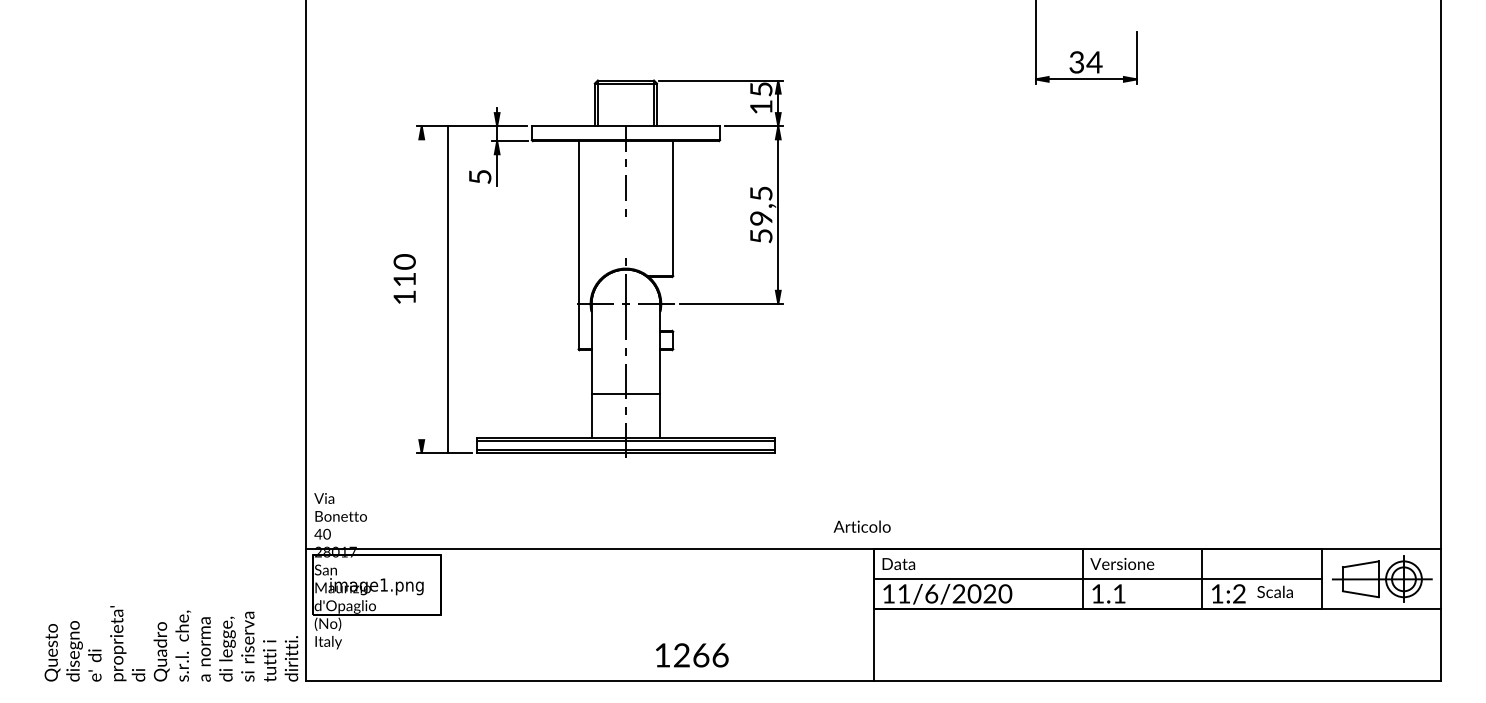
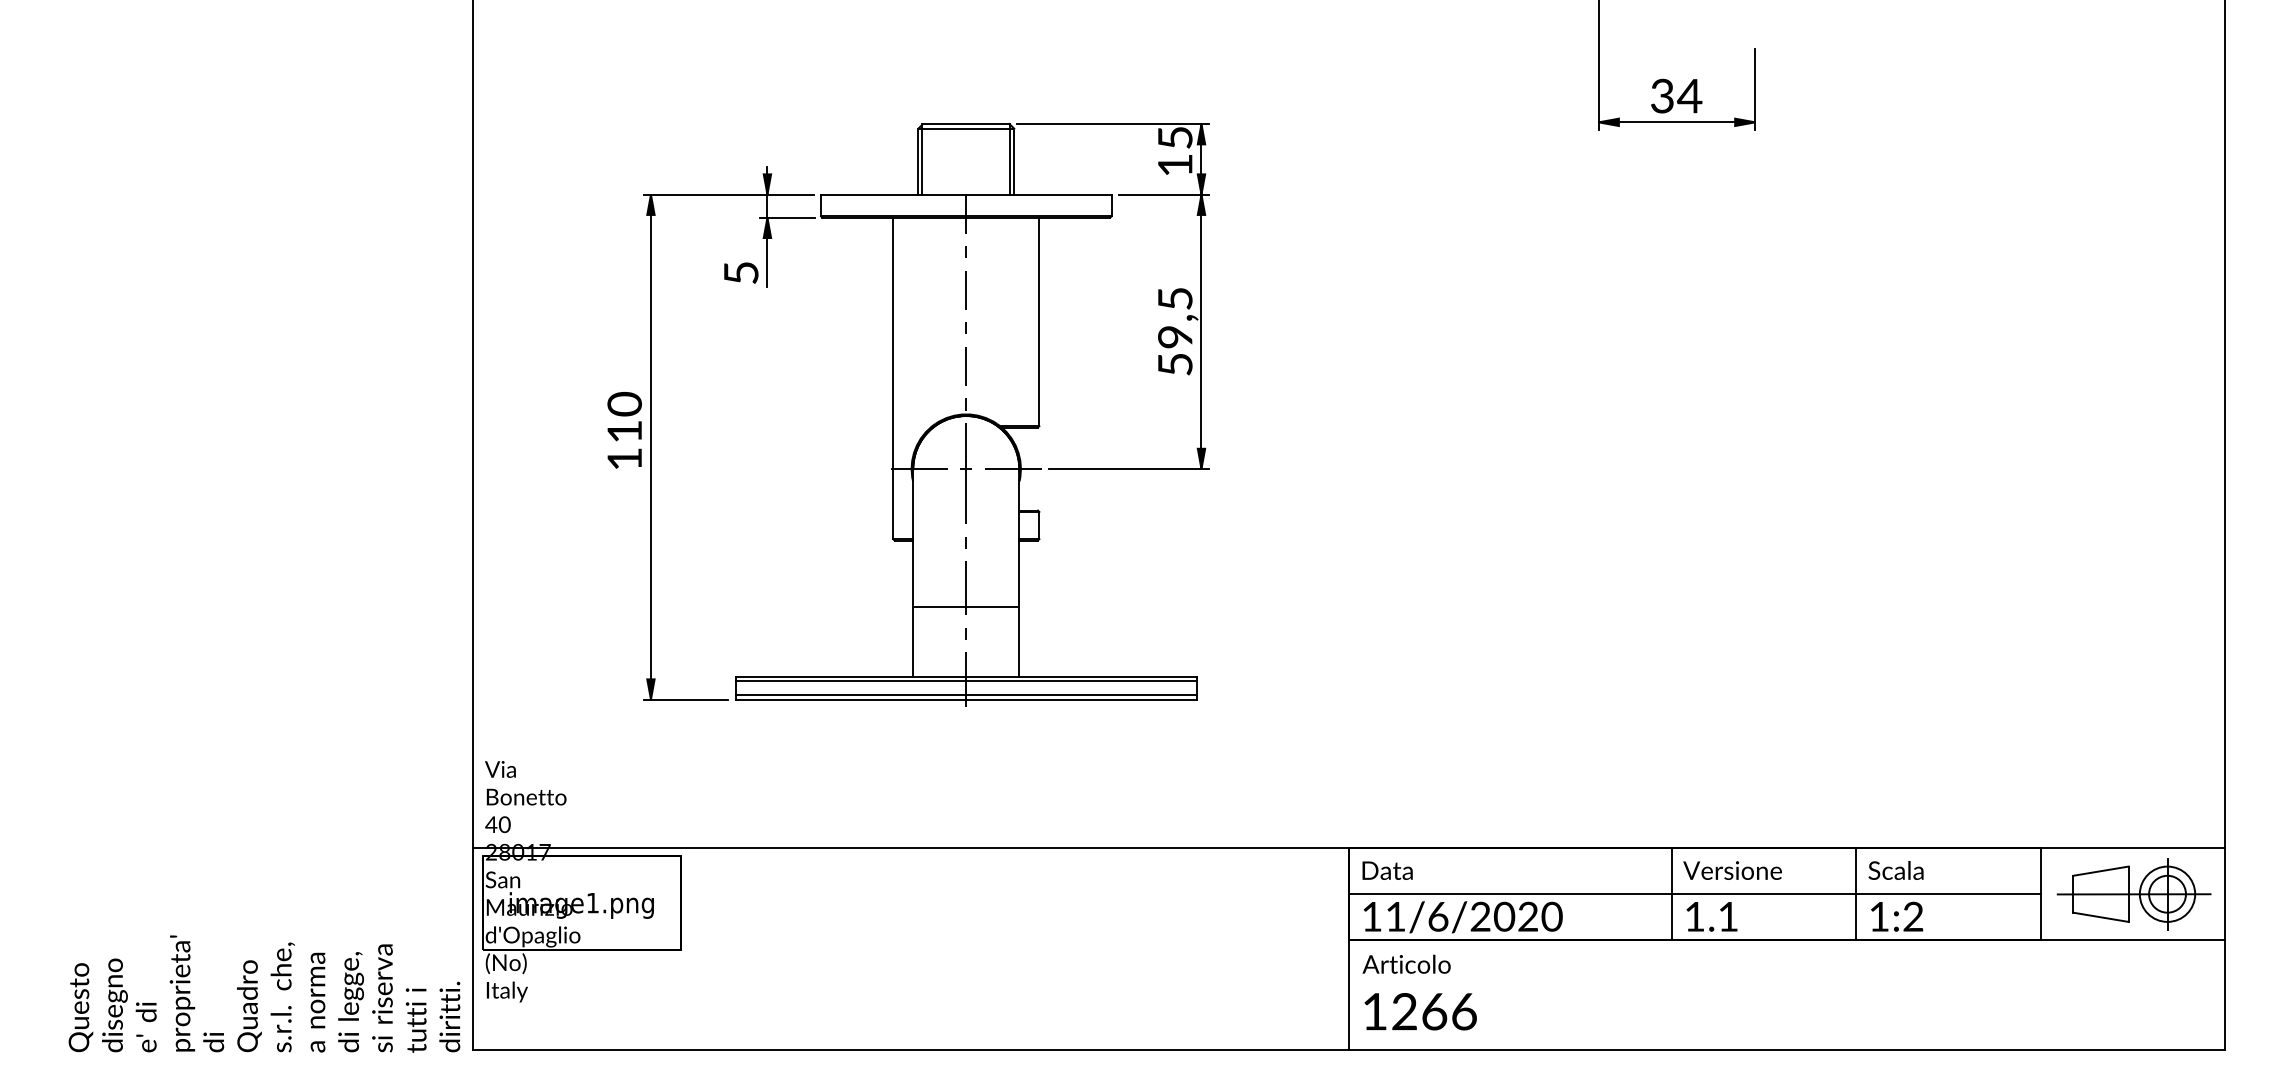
line: (625, 237) -> (965, 366), added
line: (447, 289) -> (650, 446), moved
text: (861, 526) -> (1405, 964), moved
text: (1274, 591) -> (1895, 869), moved
text: (692, 655) -> (1421, 1011), moved

